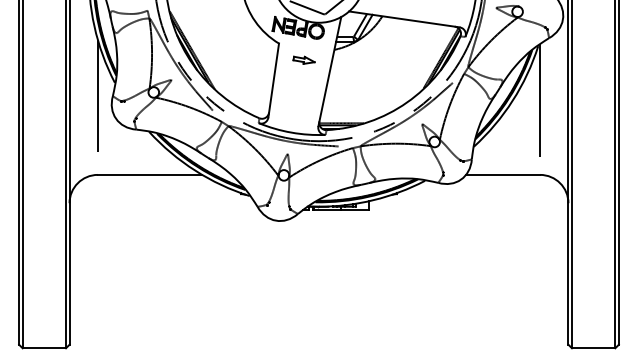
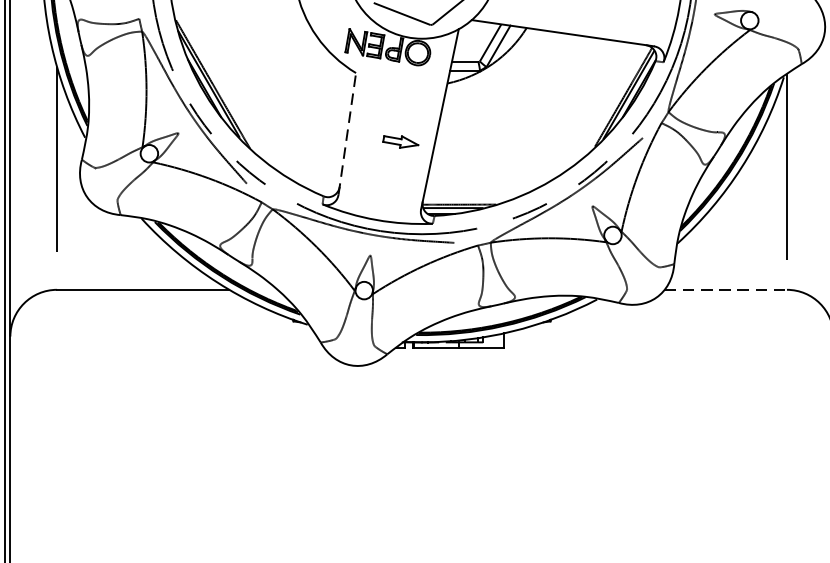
part: (303, 59) -> (399, 140), moved
line: (273, 79) -> (346, 132), solid -> dashed
line: (503, 174) -> (726, 289), solid -> dashed

